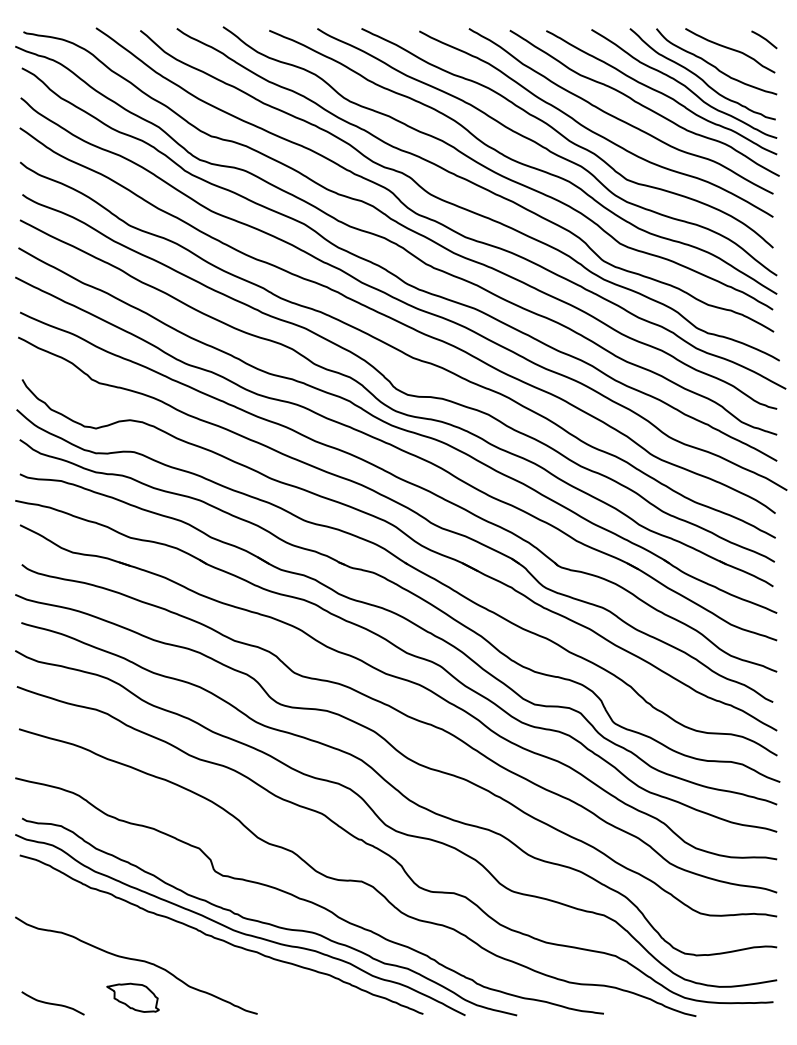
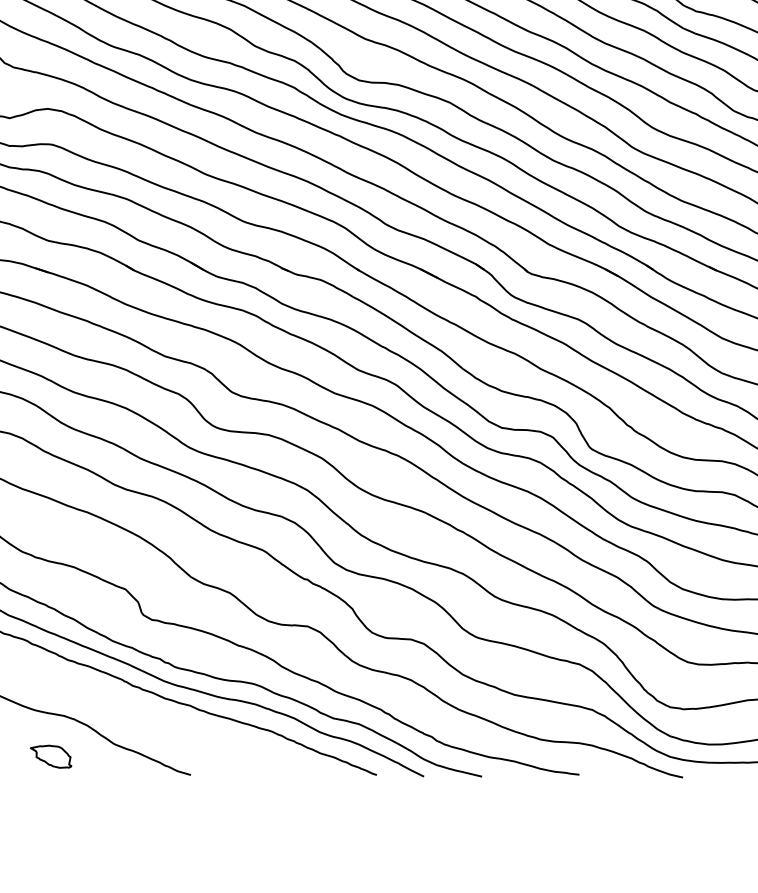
part: (132, 997) -> (50, 756), size x0.7

